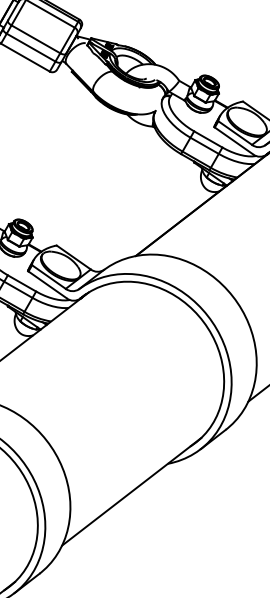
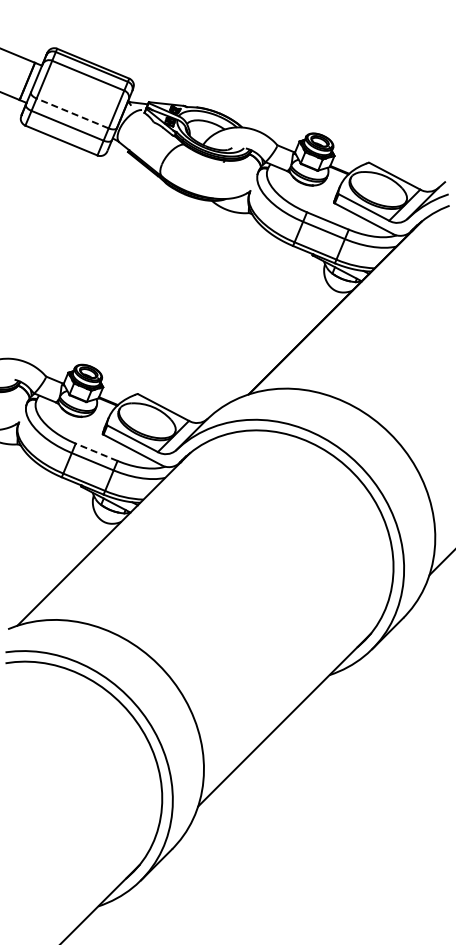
line: (35, 39) -> (72, 113), solid -> dashed
line: (21, 283) -> (96, 452), solid -> dashed

